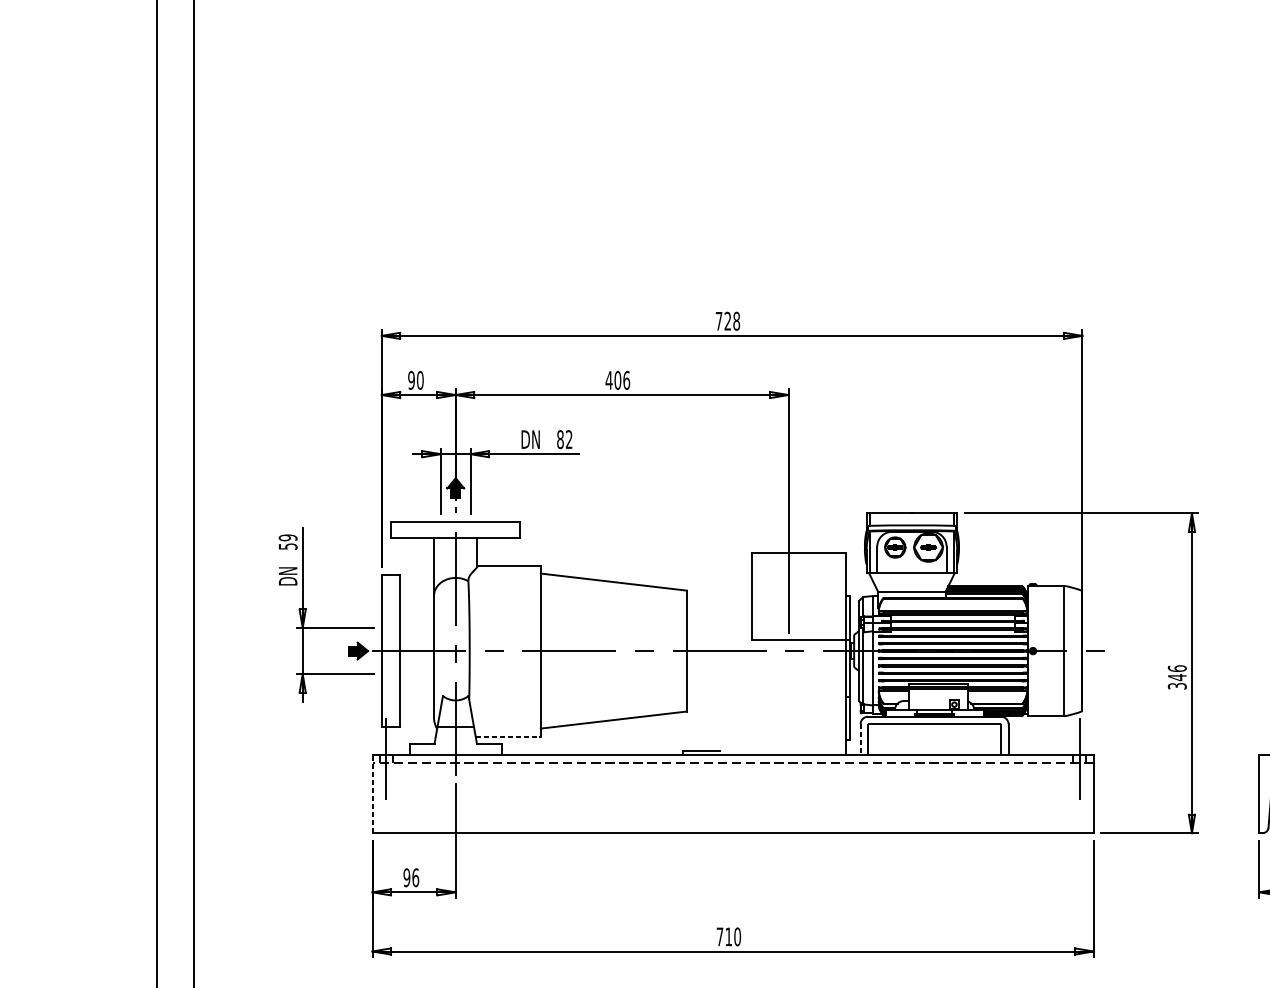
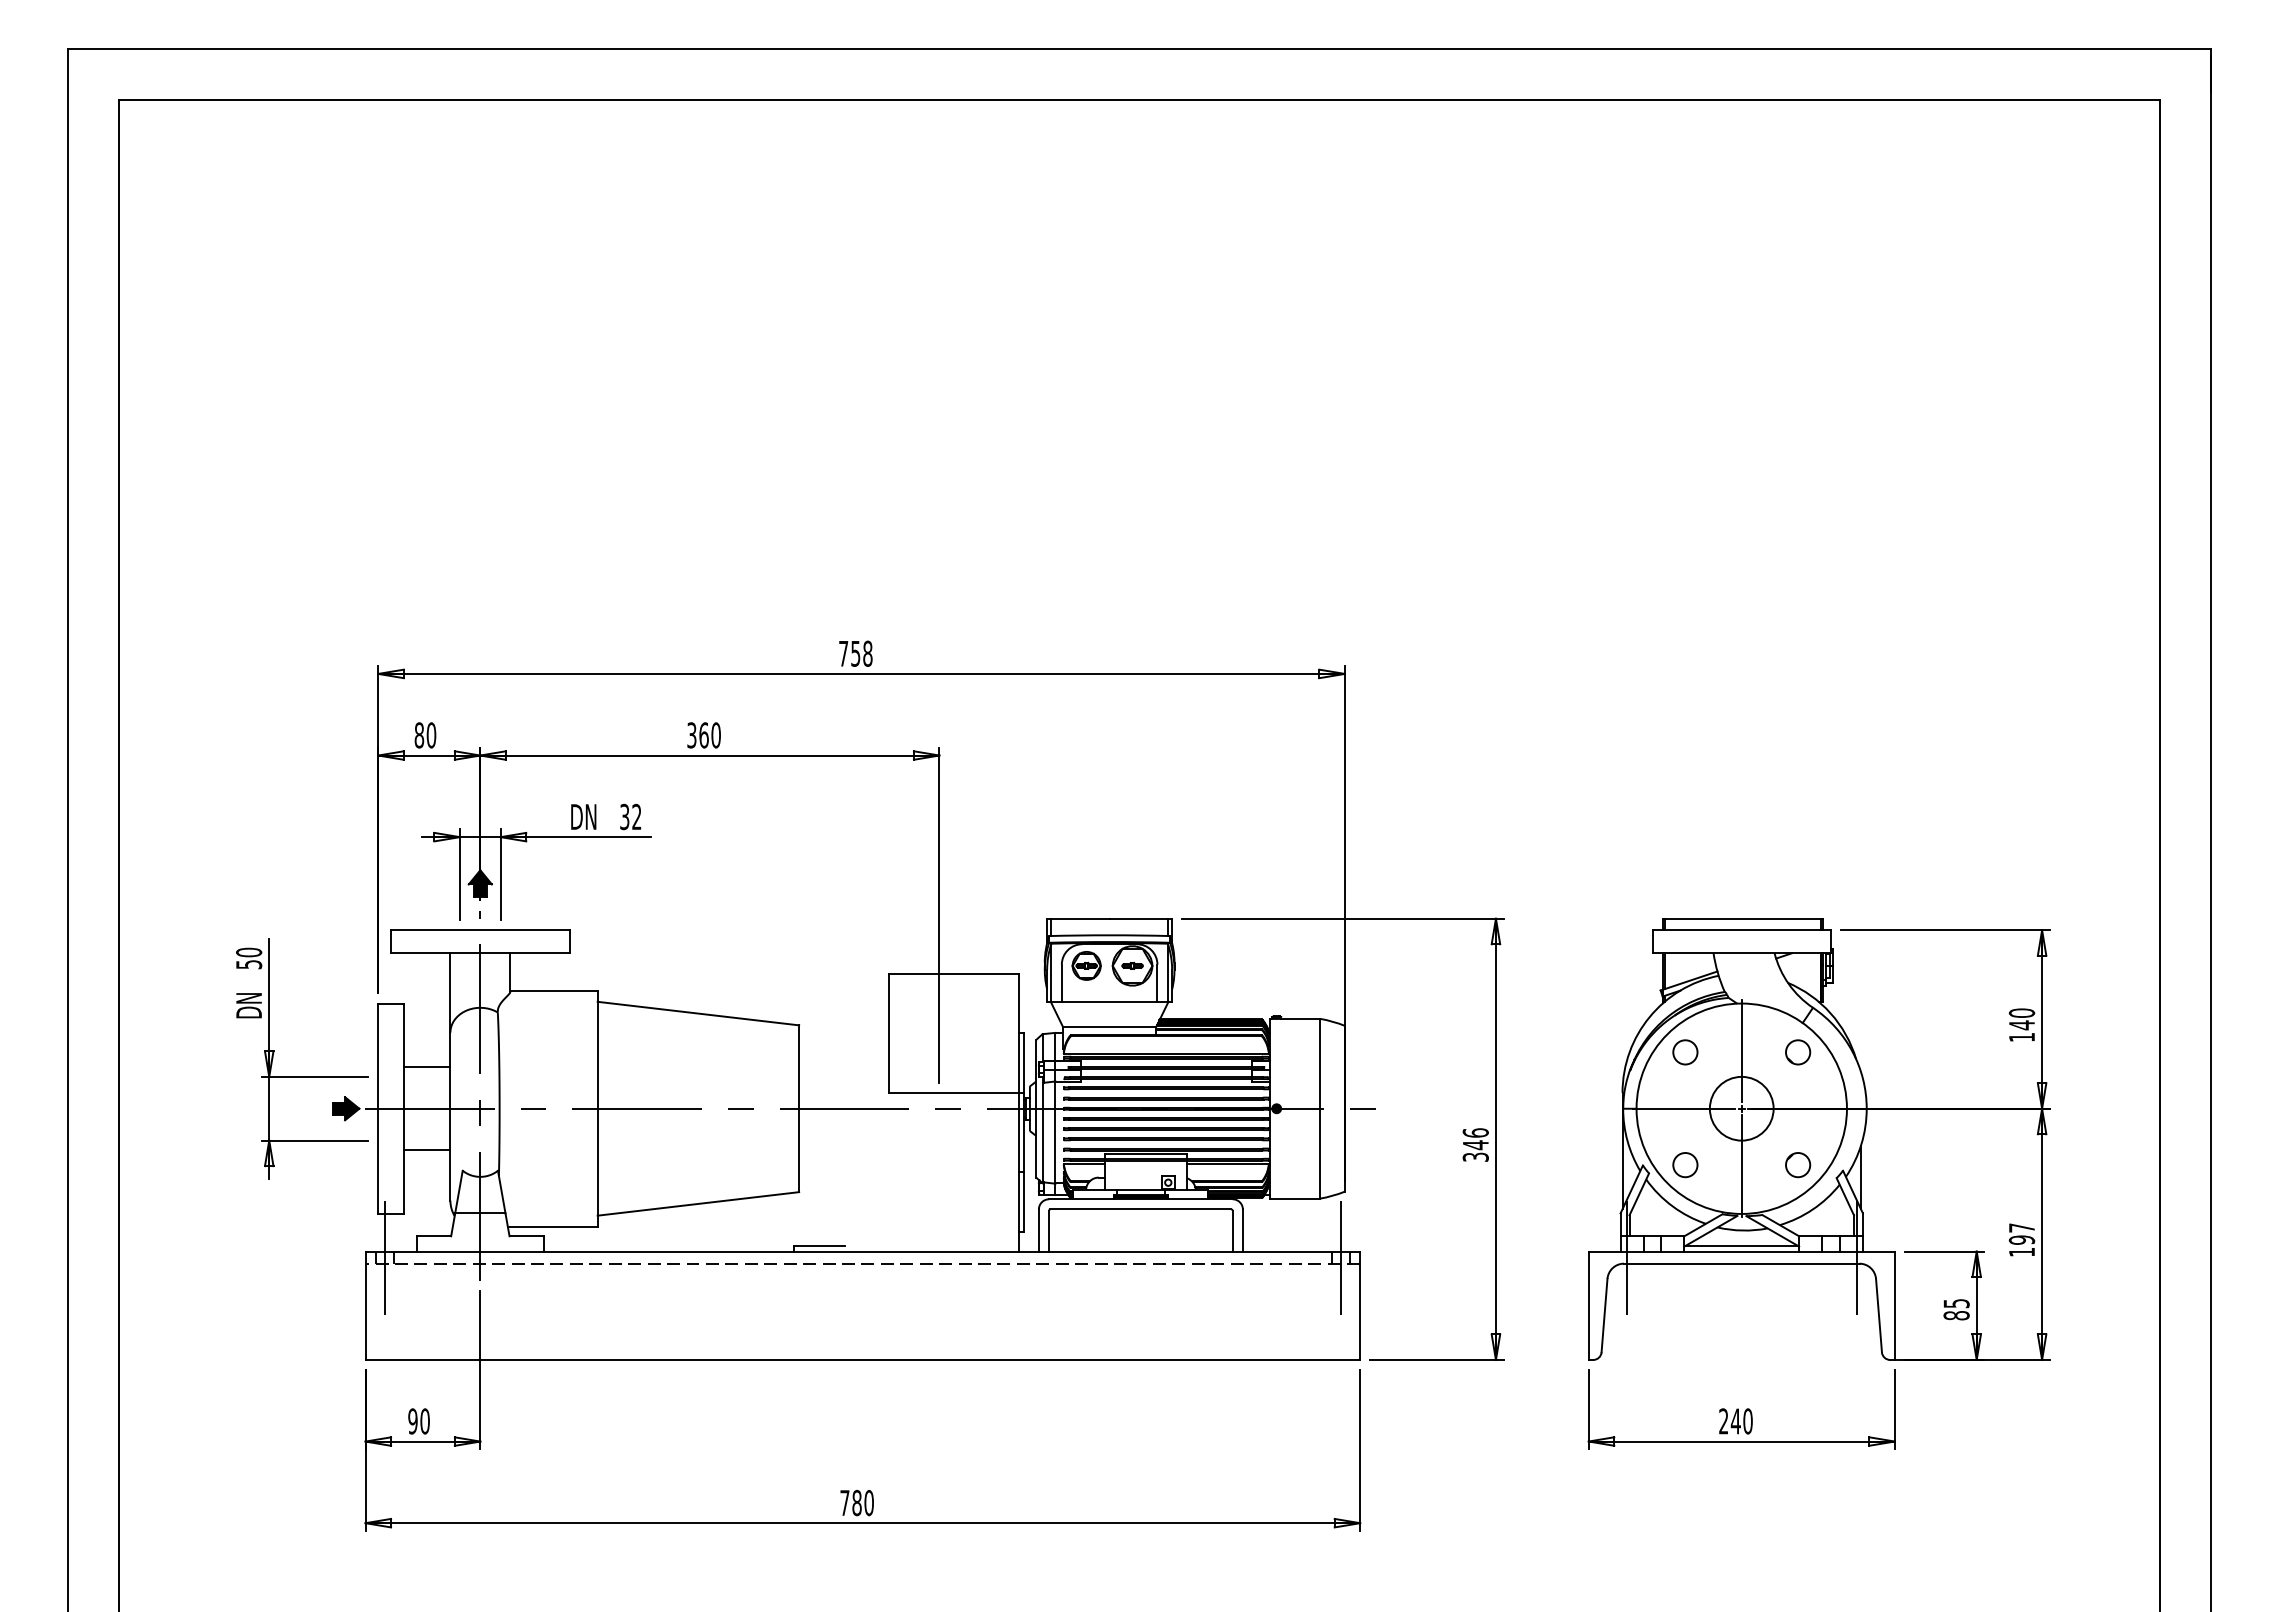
text: (727, 321) -> (855, 653), 728 -> 758
text: (411, 380) -> (419, 735), 90 -> 80
text: (617, 380) -> (703, 735), 406 -> 360
text: (560, 439) -> (624, 817), 82 -> 32
text: (288, 537) -> (249, 952), 59 -> 50
line: (416, 621) -> (426, 1067), added
line: (416, 681) -> (426, 1150), added
line: (508, 736) -> (552, 1226), dashed -> solid
line: (860, 740) -> (1038, 1231), dashed -> solid
line: (372, 793) -> (365, 1305), dashed -> solid
text: (415, 877) -> (424, 1421), 96 -> 90
text: (728, 936) -> (856, 1502), 710 -> 780

